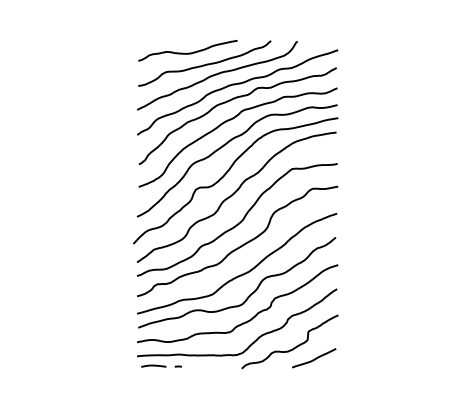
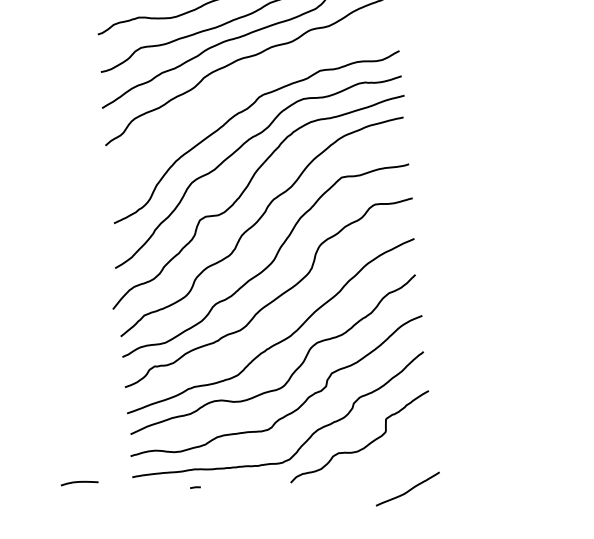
curve: (230, 101) -> (240, 84), removed
curve: (314, 358) -> (408, 489), moved
line: (153, 365) -> (79, 481), moved

